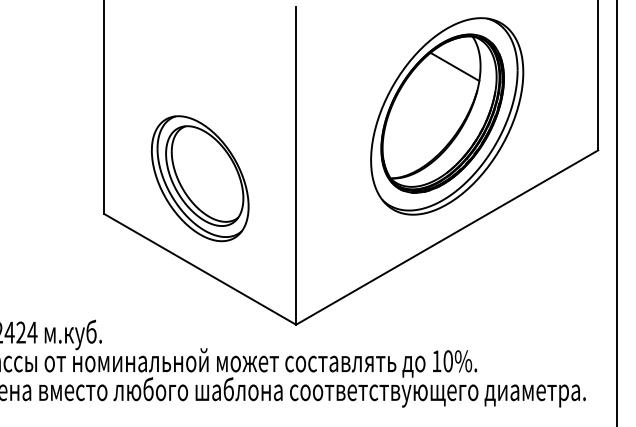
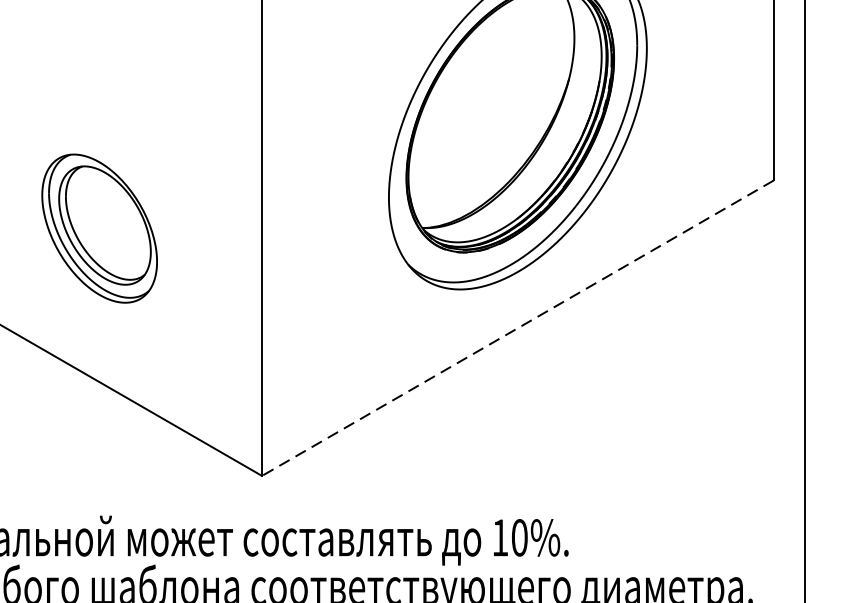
line: (454, 66) -> (530, 38), removed
part: (200, 178) -> (99, 228), size x0.7
line: (446, 237) -> (516, 328), solid -> dashed

